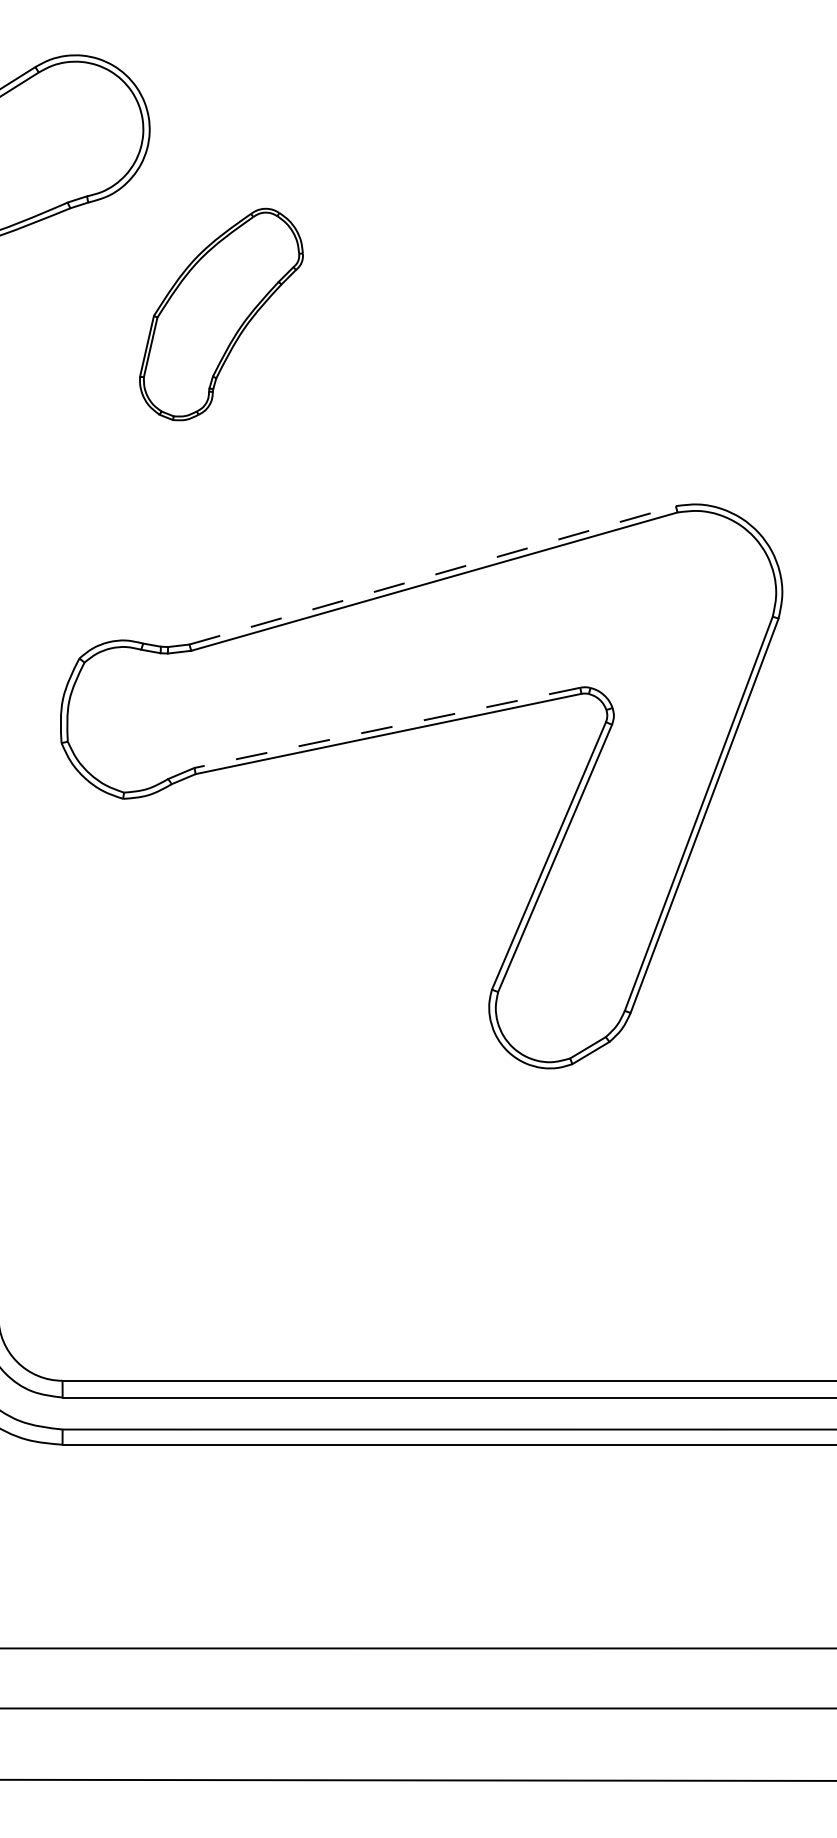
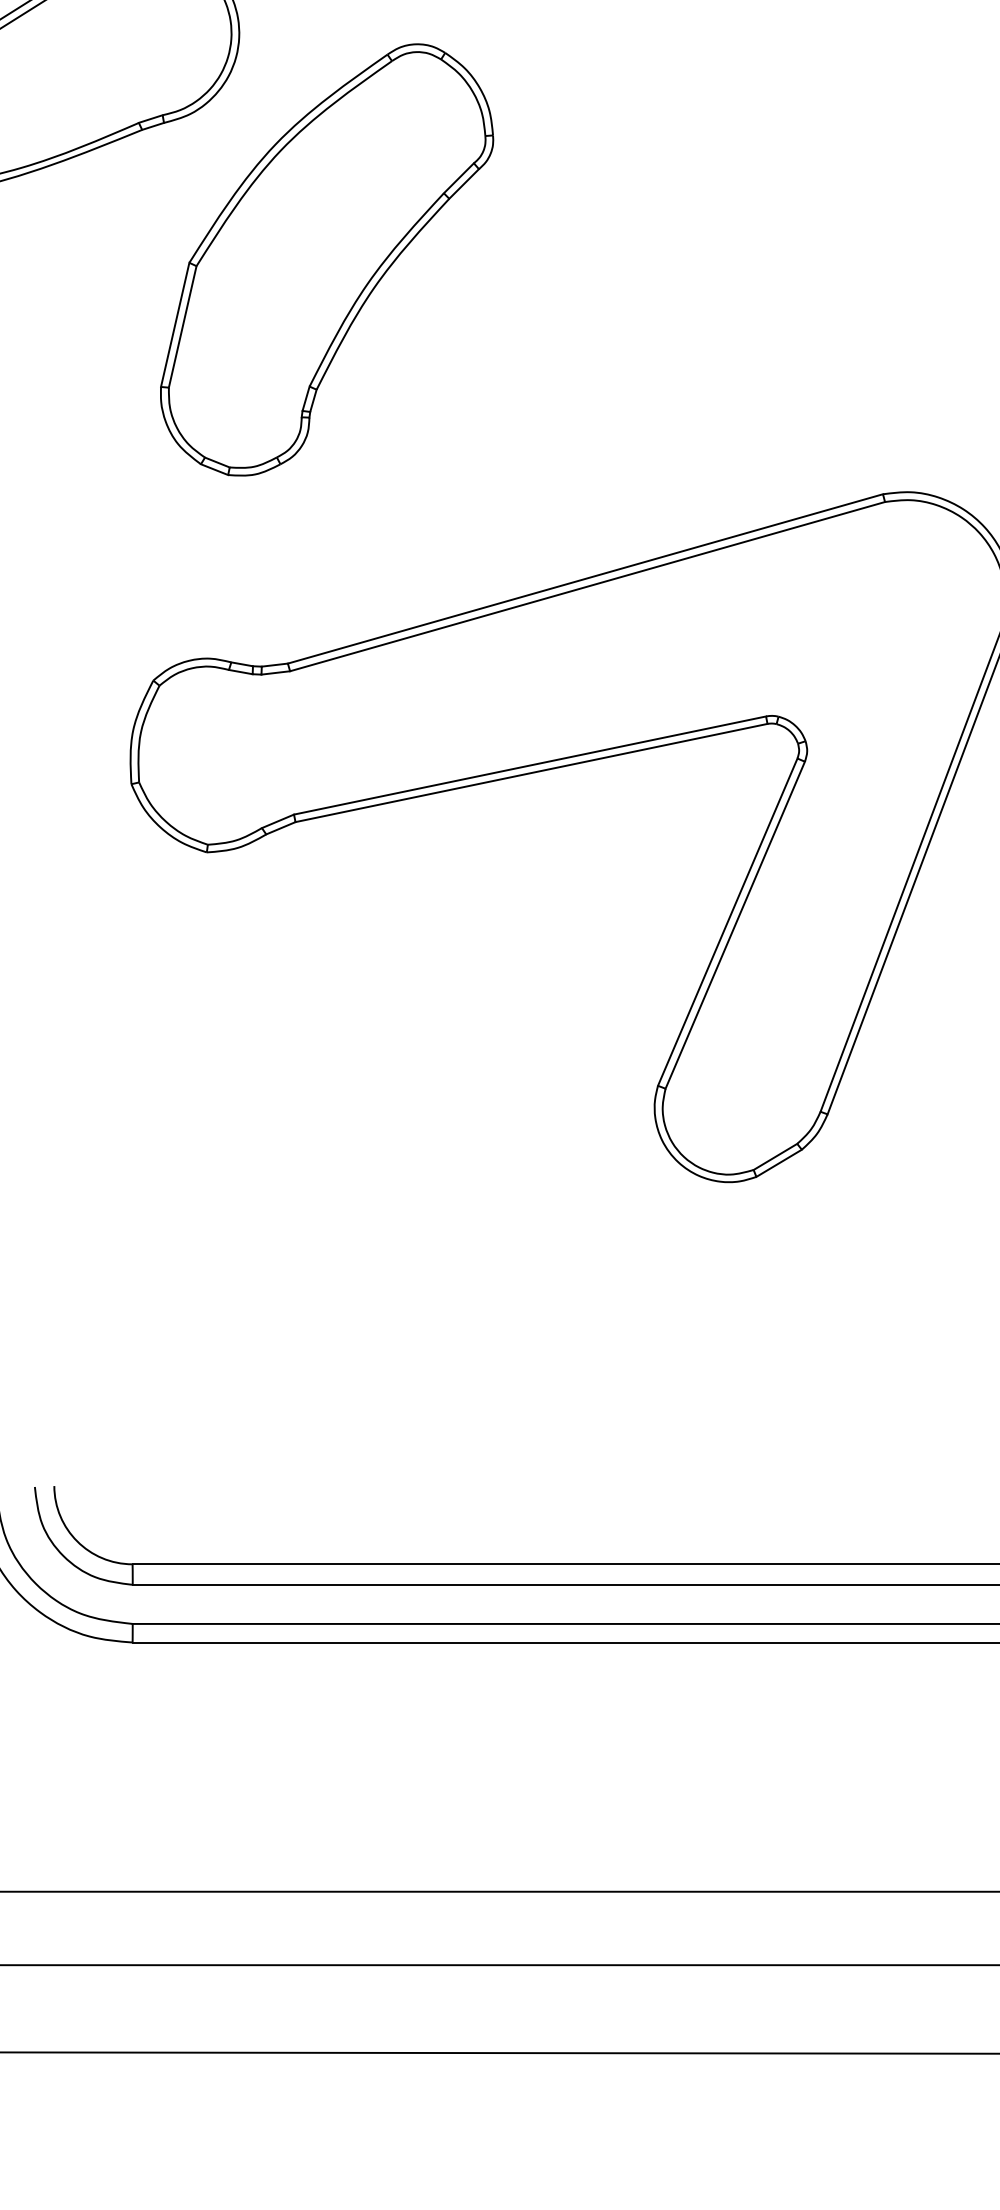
part: (221, 314) -> (327, 259), size x1.67
line: (432, 575) -> (585, 579), dashed -> solid
line: (386, 727) -> (528, 765), dashed -> solid

